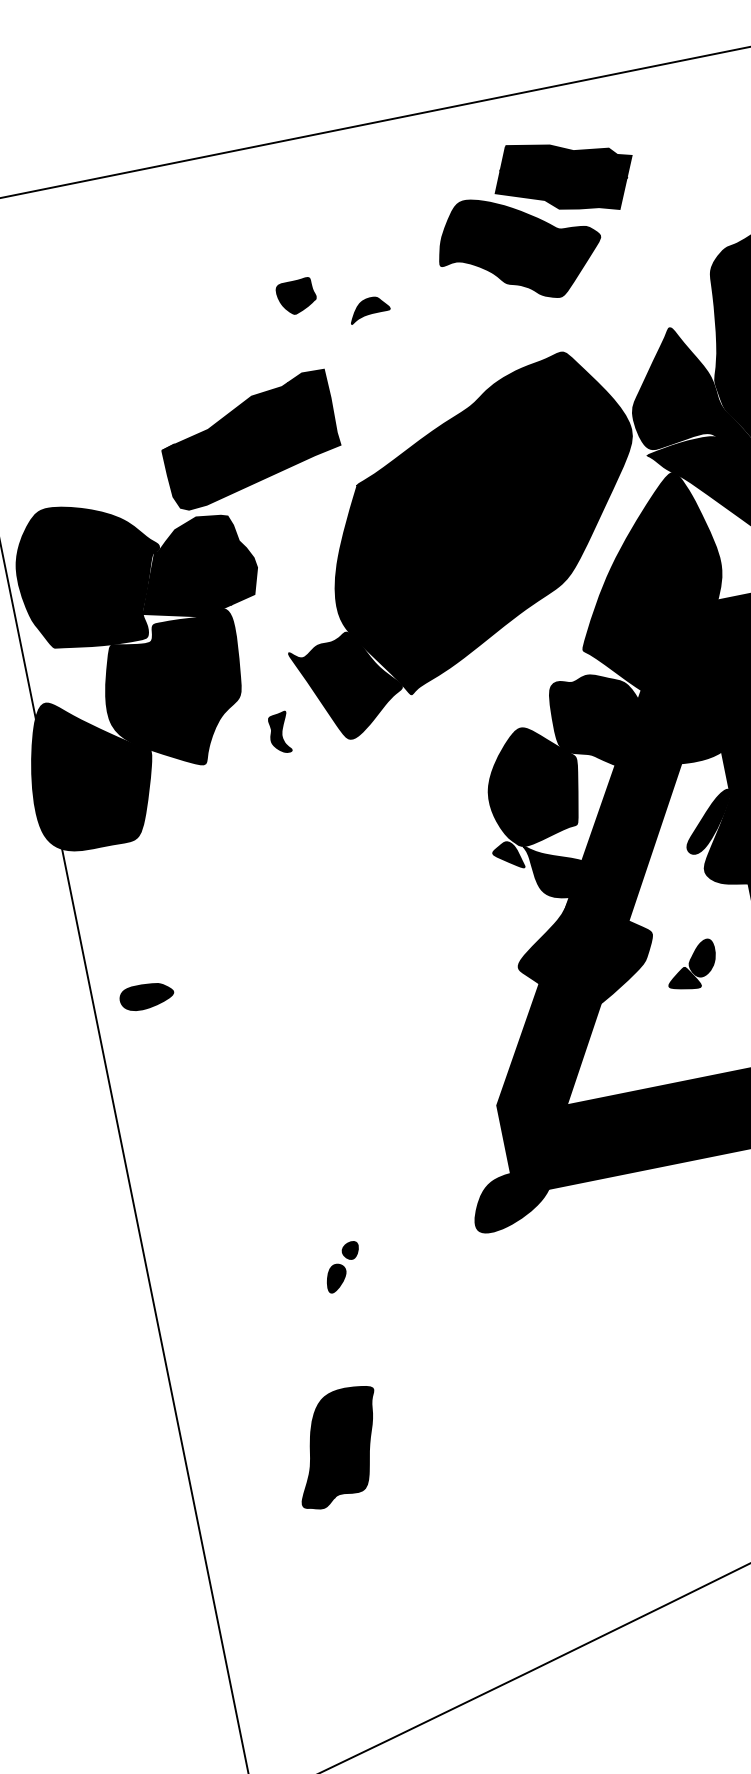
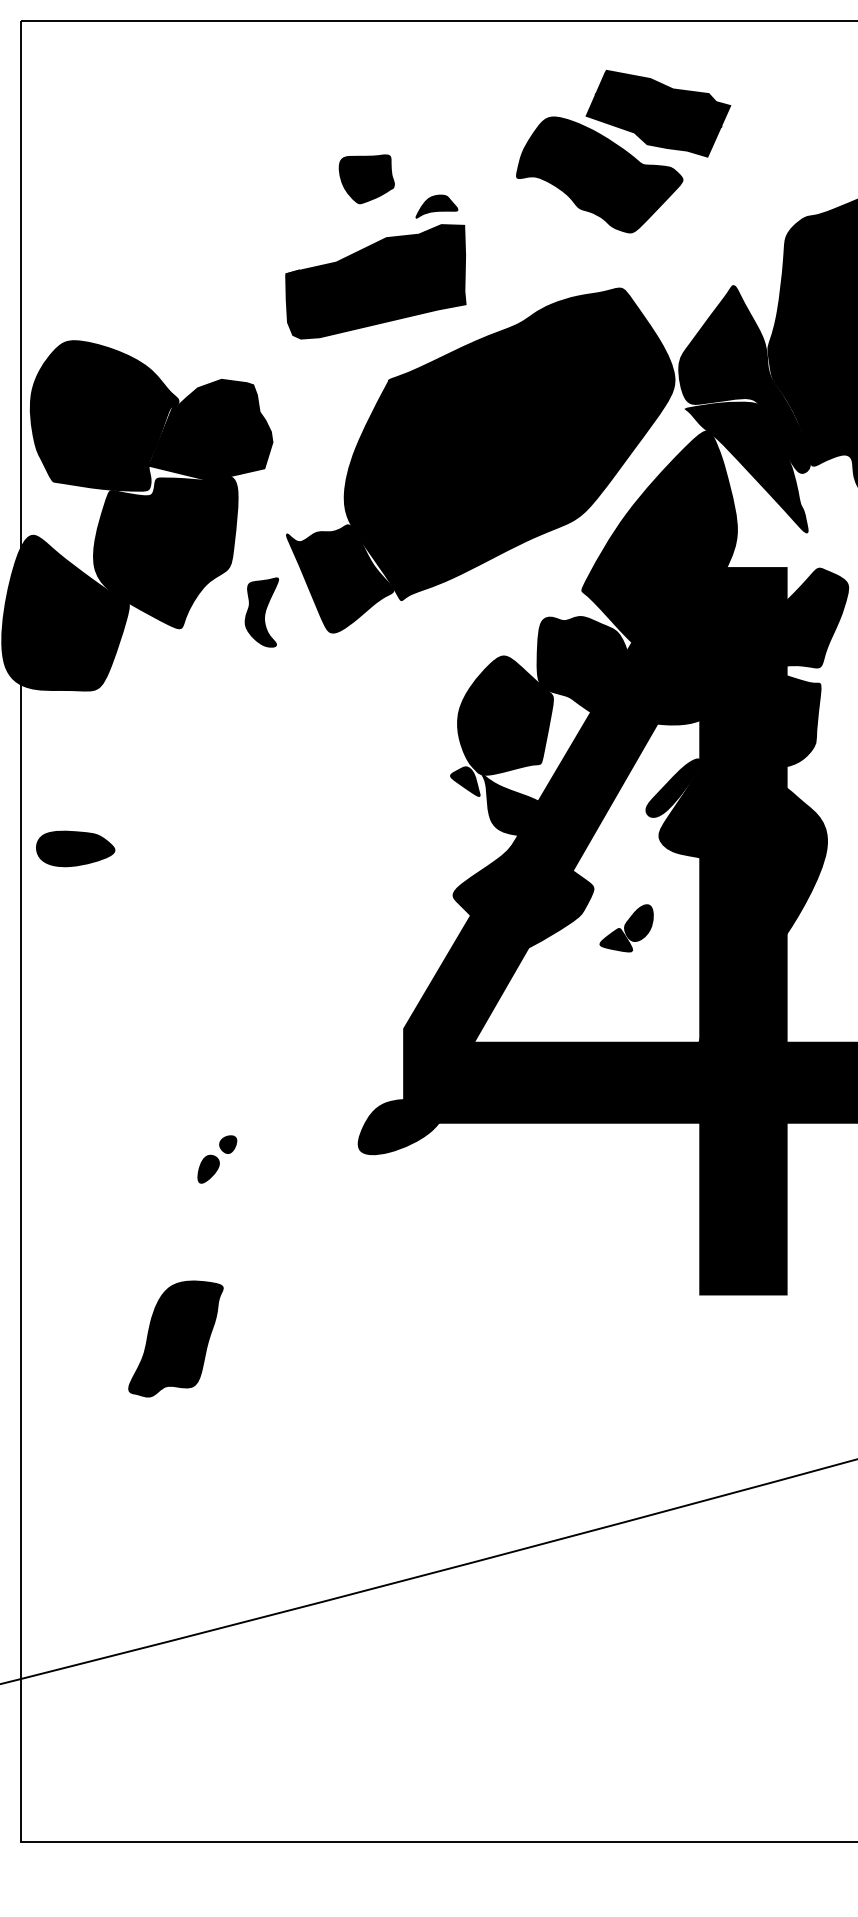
part: (296, 296) -> (366, 179), size x1.43
part: (249, 440) -> (375, 281), moved
part: (279, 733) -> (261, 612), size x1.67
part: (146, 995) -> (75, 848), size x1.43

